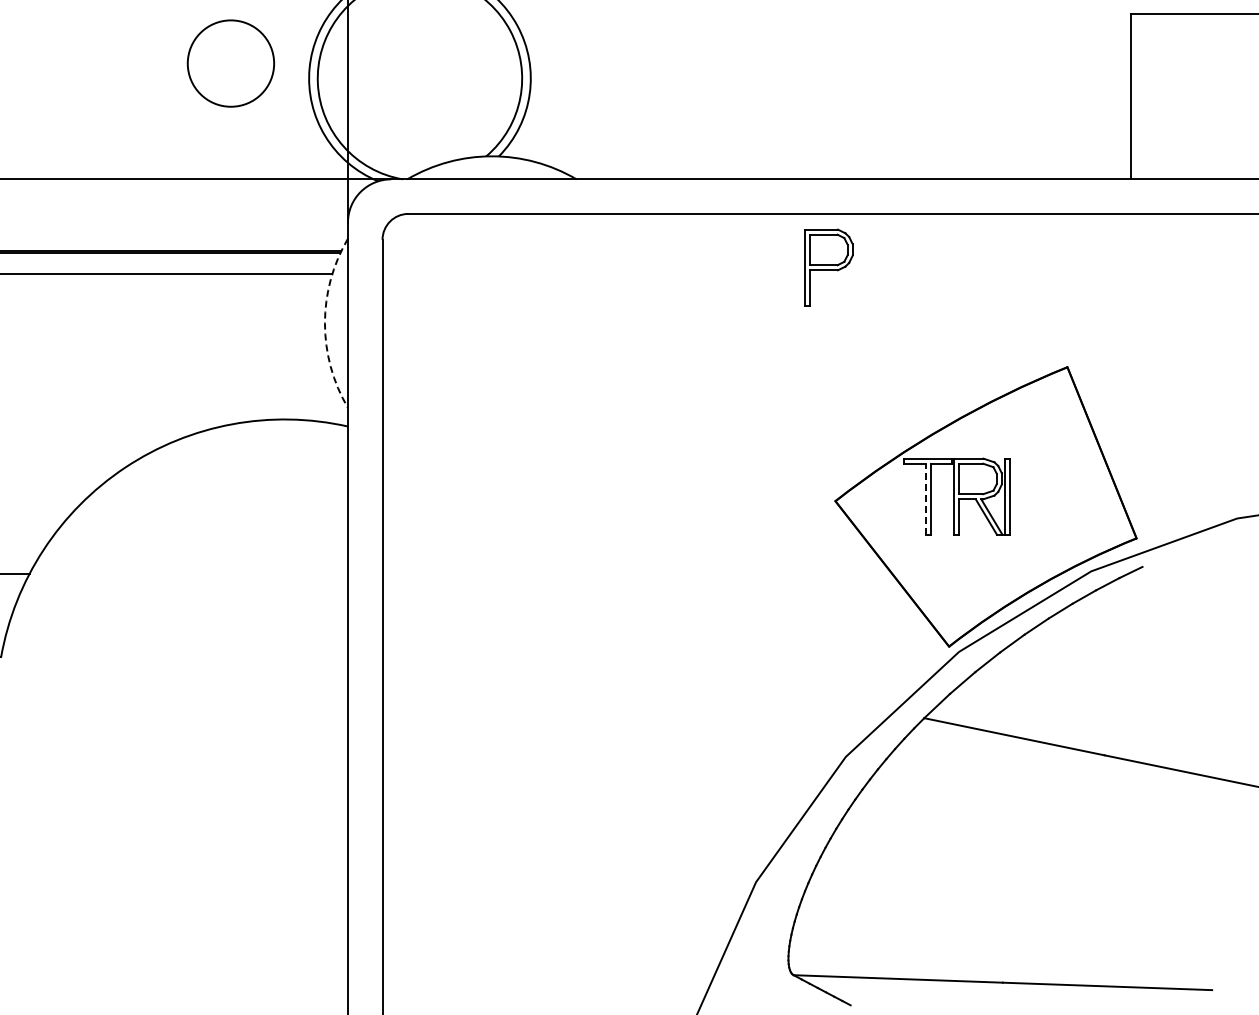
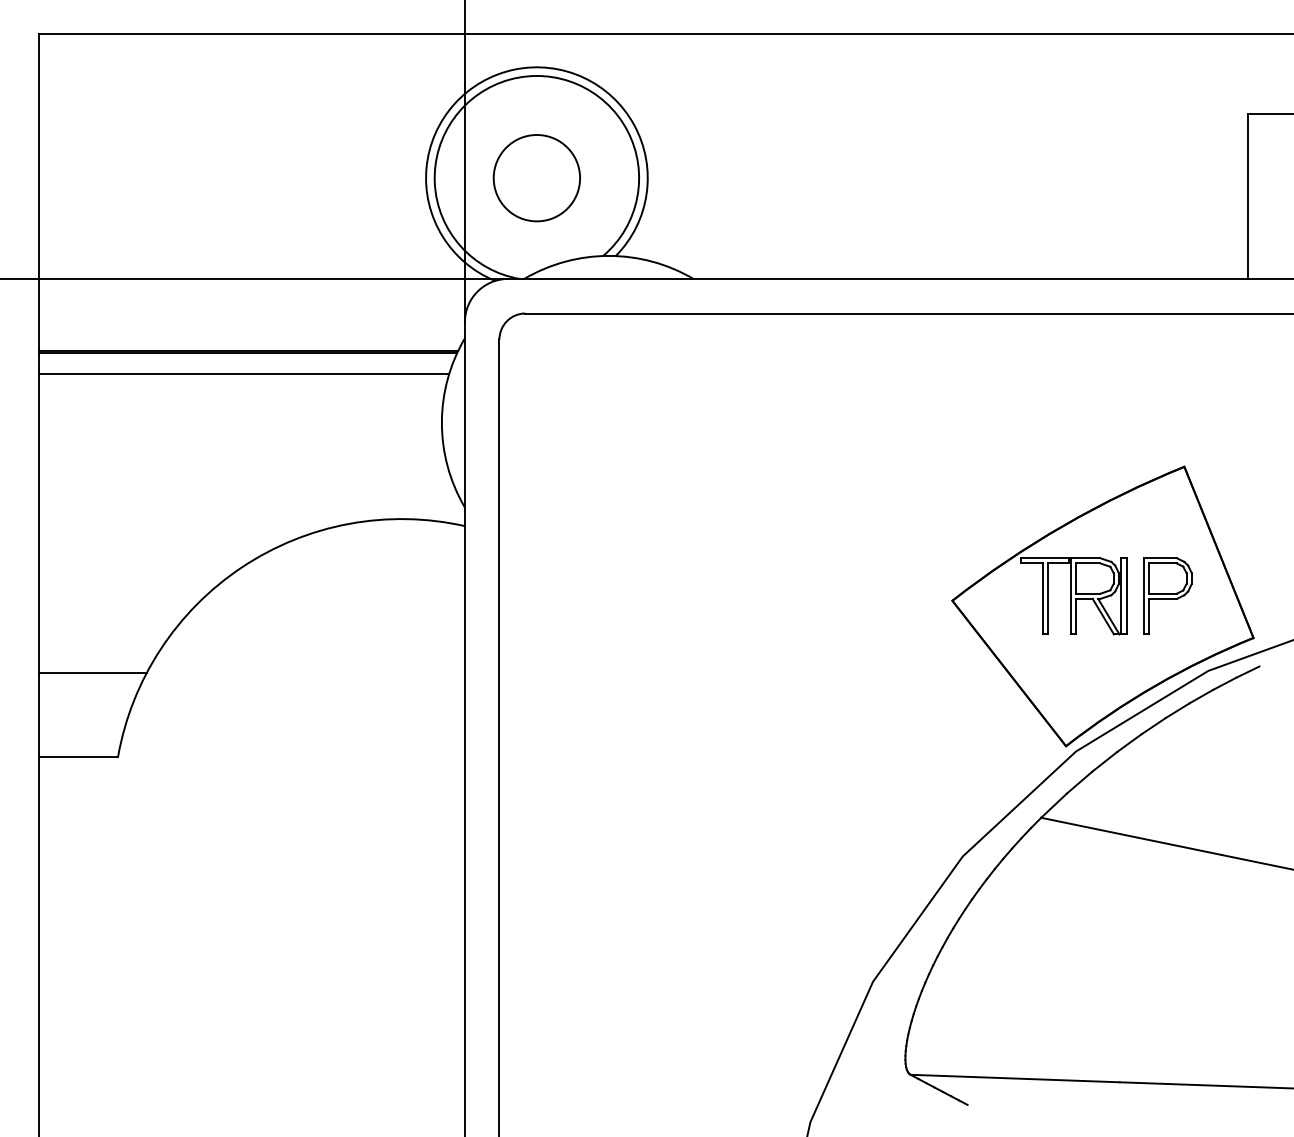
circle: (230, 63) -> (536, 178), moved
part: (828, 266) -> (1167, 595), moved
arc: (324, 322) -> (441, 422), dashed -> solid
line: (925, 498) -> (1042, 598), dashed -> solid

